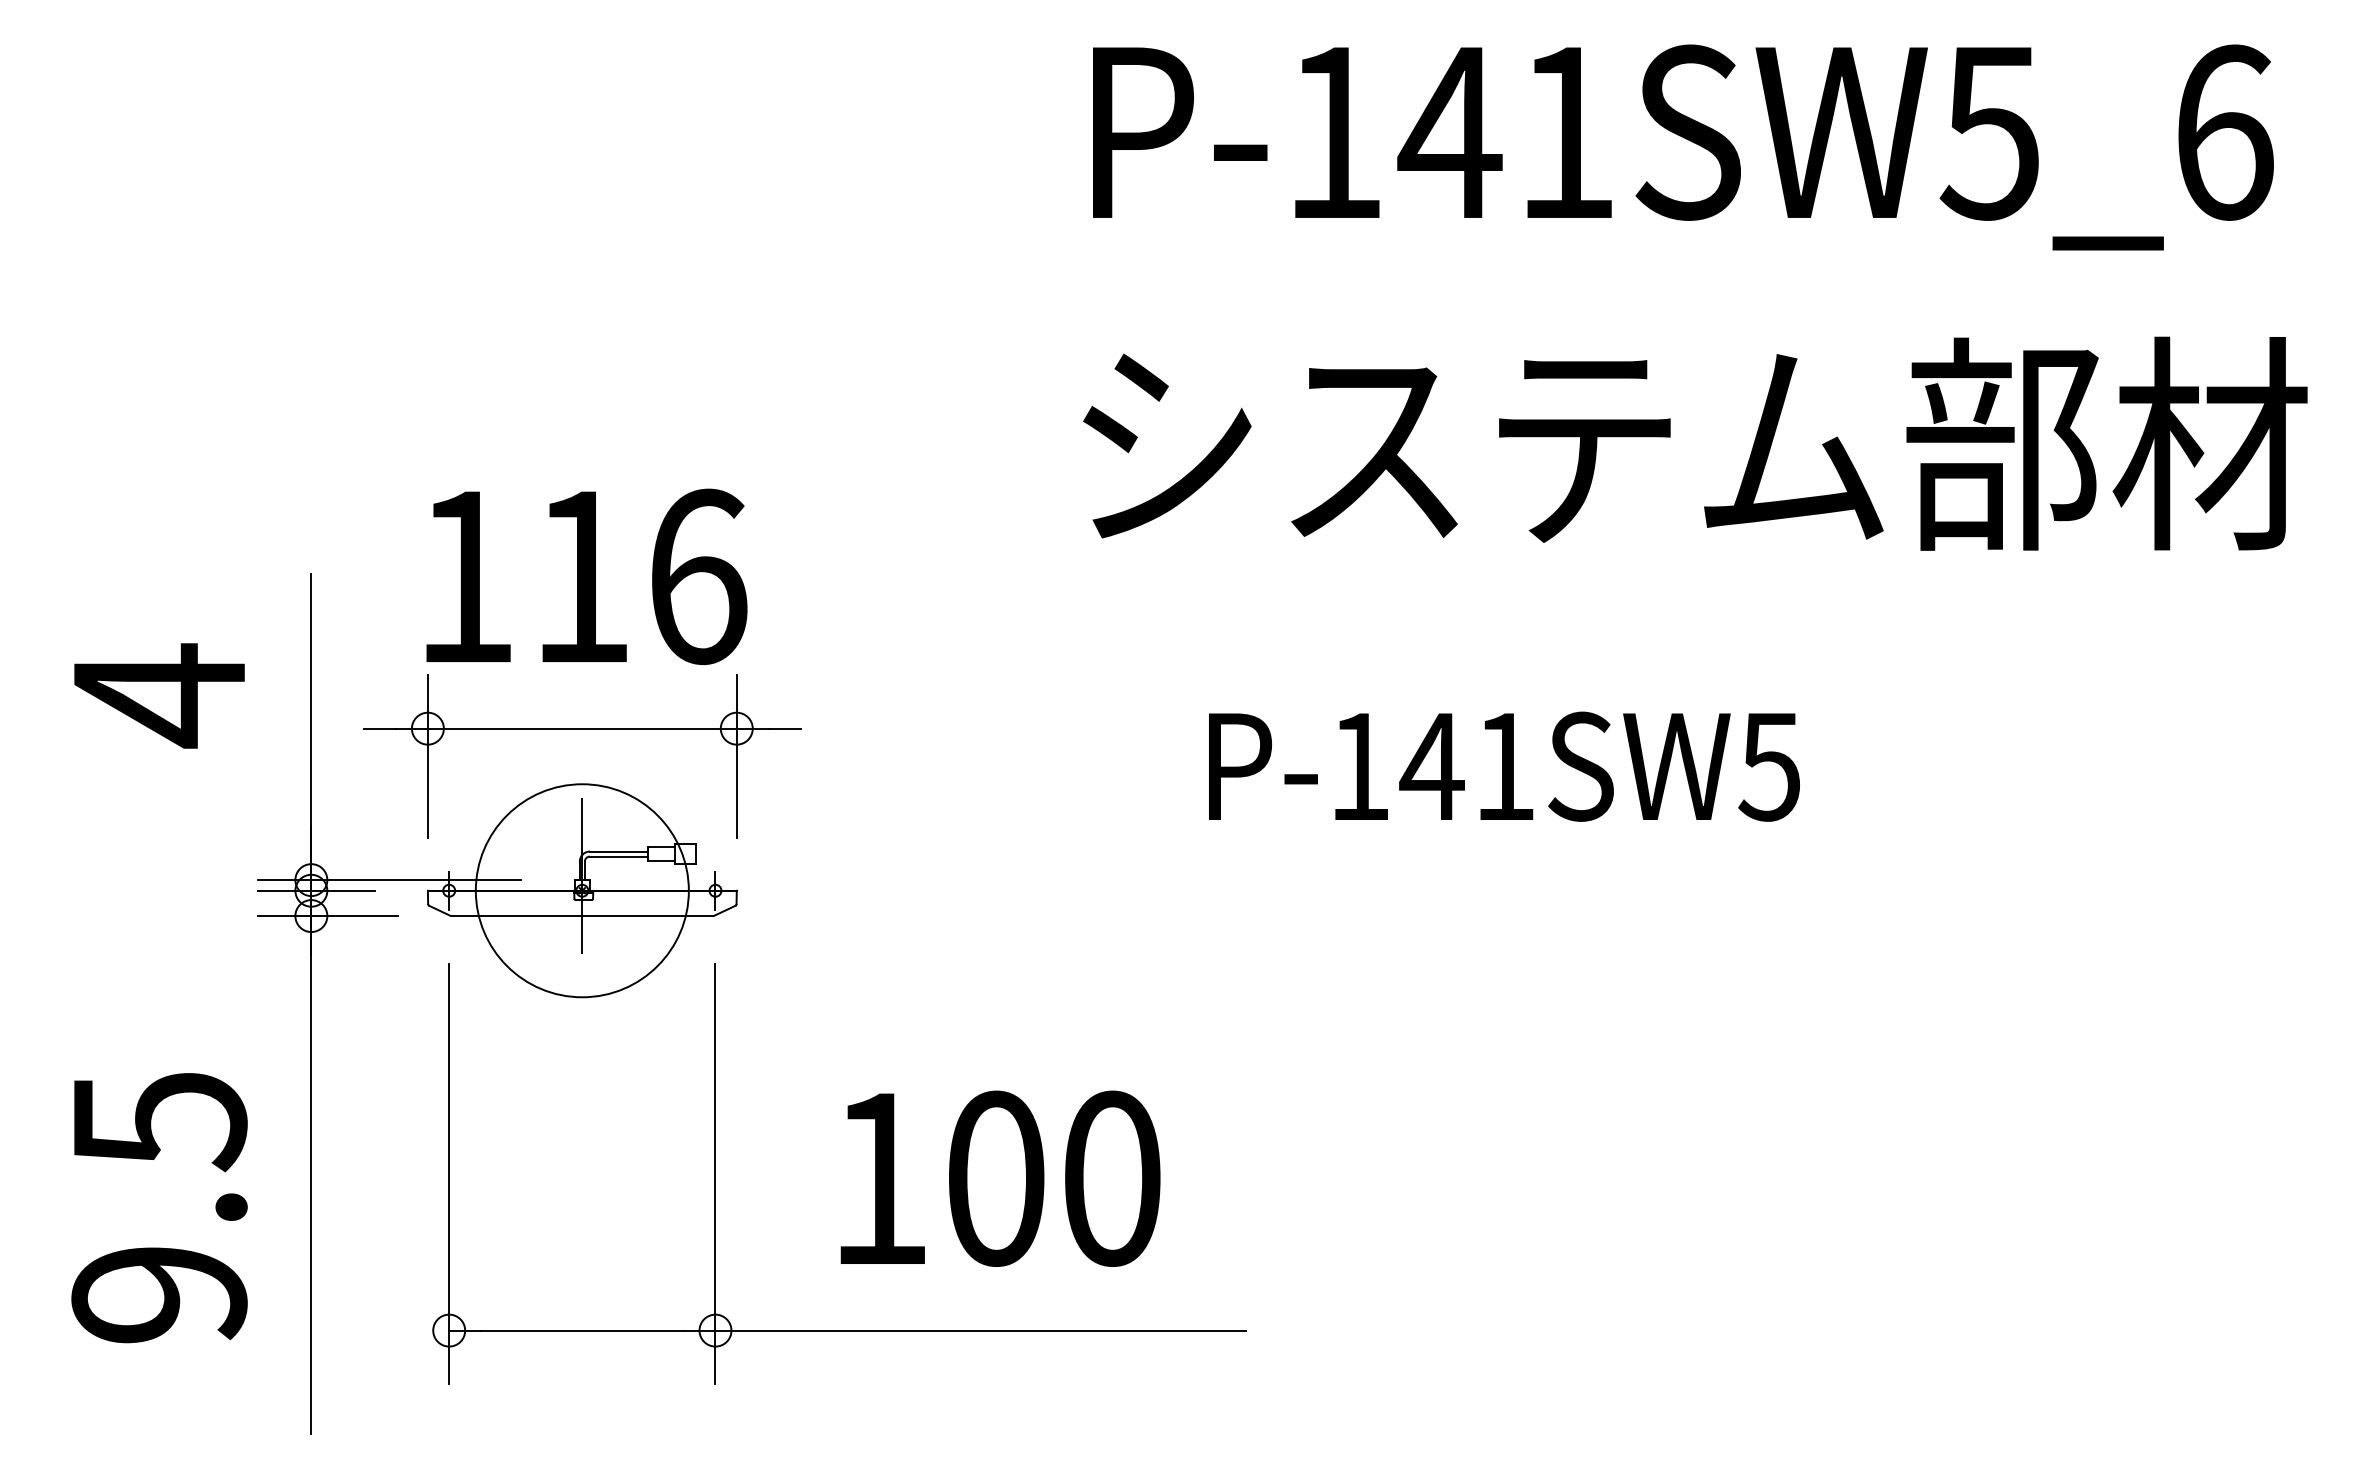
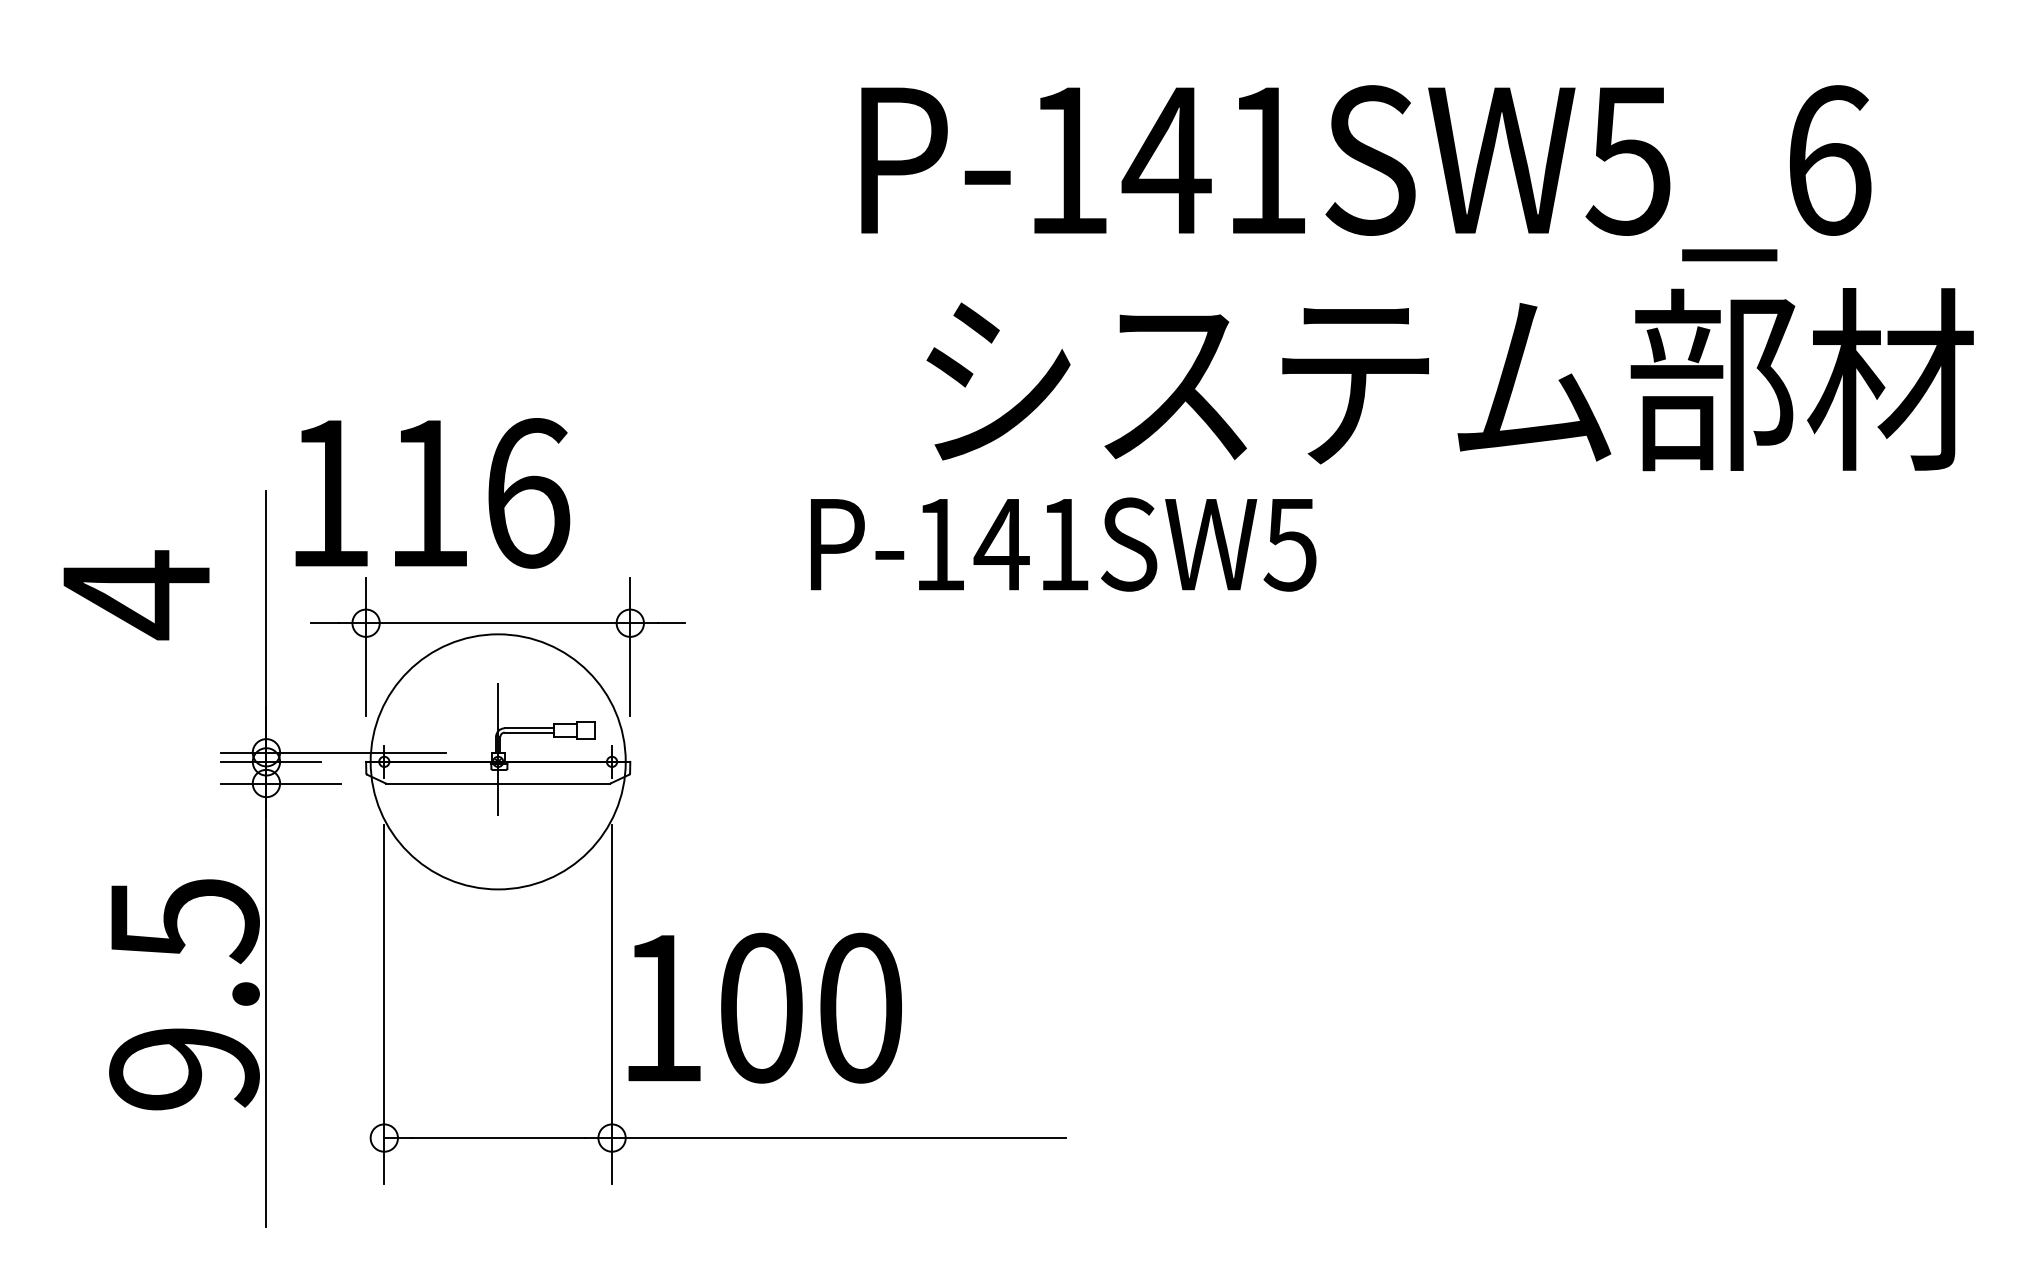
text: (1683, 147) -> (1366, 173), moved
text: (586, 576) -> (432, 493), moved
text: (1504, 766) -> (1063, 544), moved
circle: (581, 890) -> (497, 761), size x1.4
text: (1000, 1178) -> (765, 1007), moved
text: (159, 1208) -> (184, 995), moved

